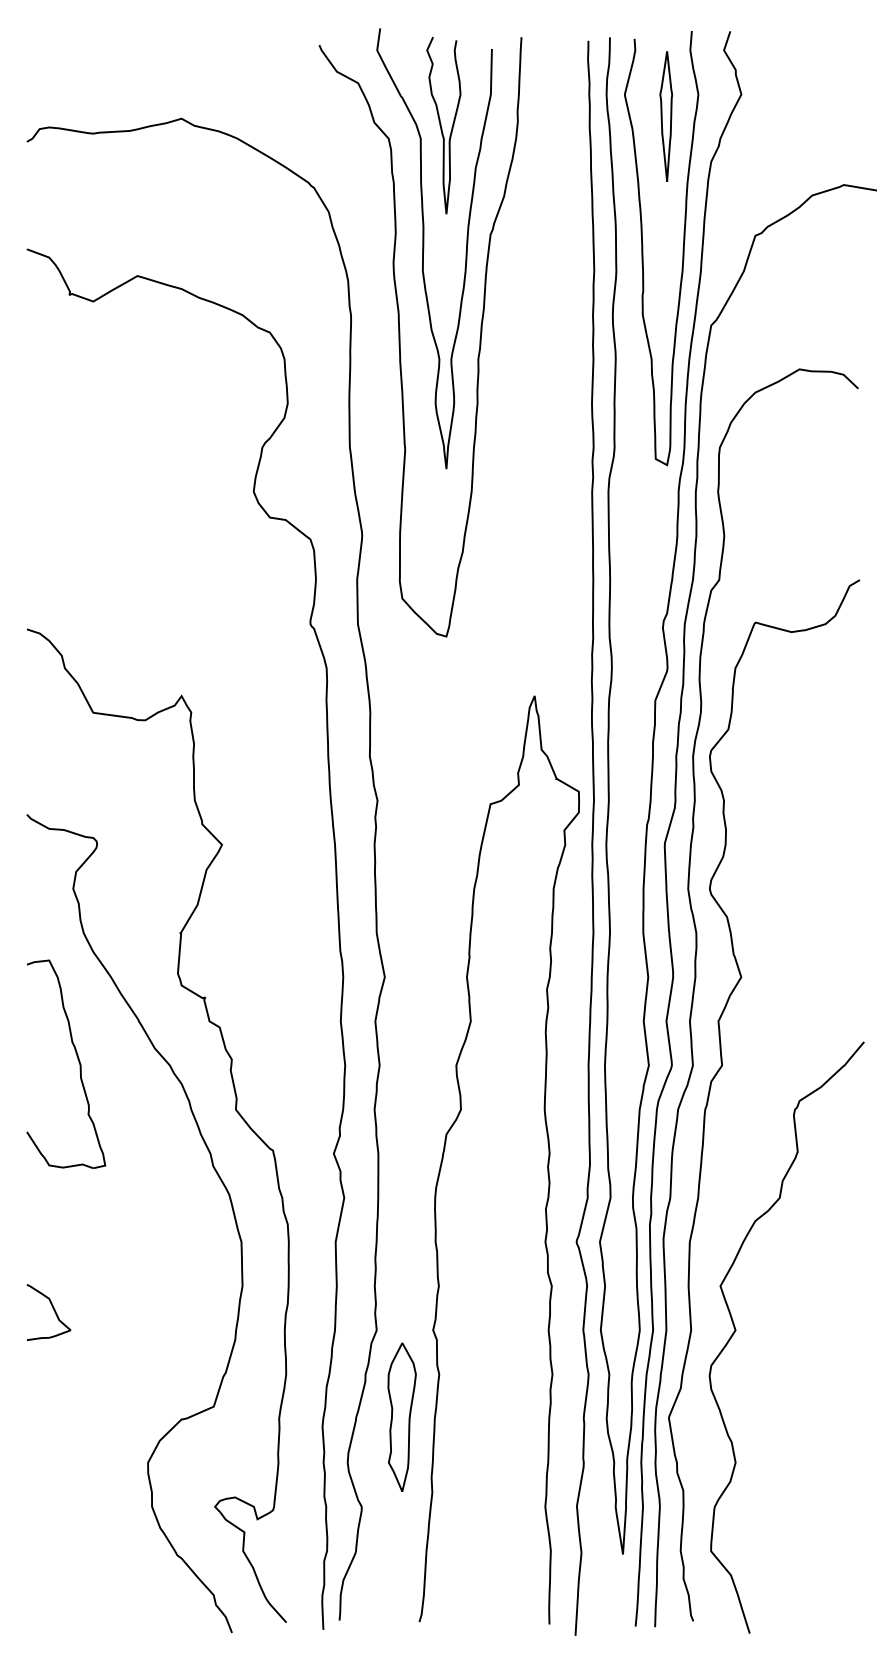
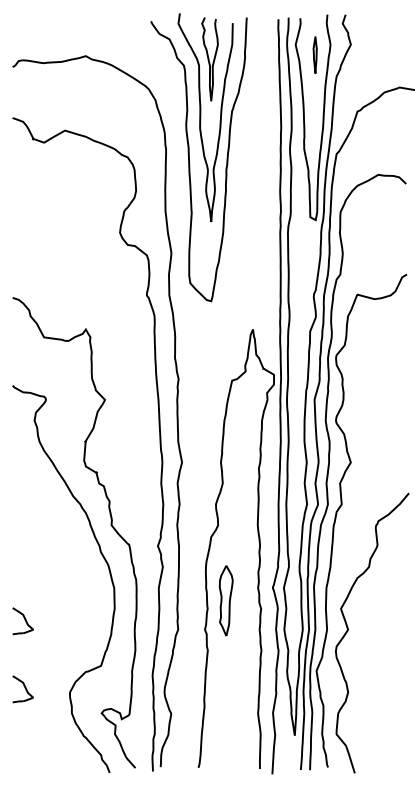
part: (664, 115) -> (314, 54), size x0.6
part: (66, 1063) -> (31, 503), removed
part: (400, 1416) -> (225, 600), moved
part: (47, 1456) -> (22, 689), added

